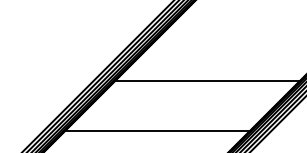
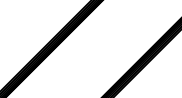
line: (207, 80) -> (113, 37), removed
line: (157, 132) -> (87, 64), removed

